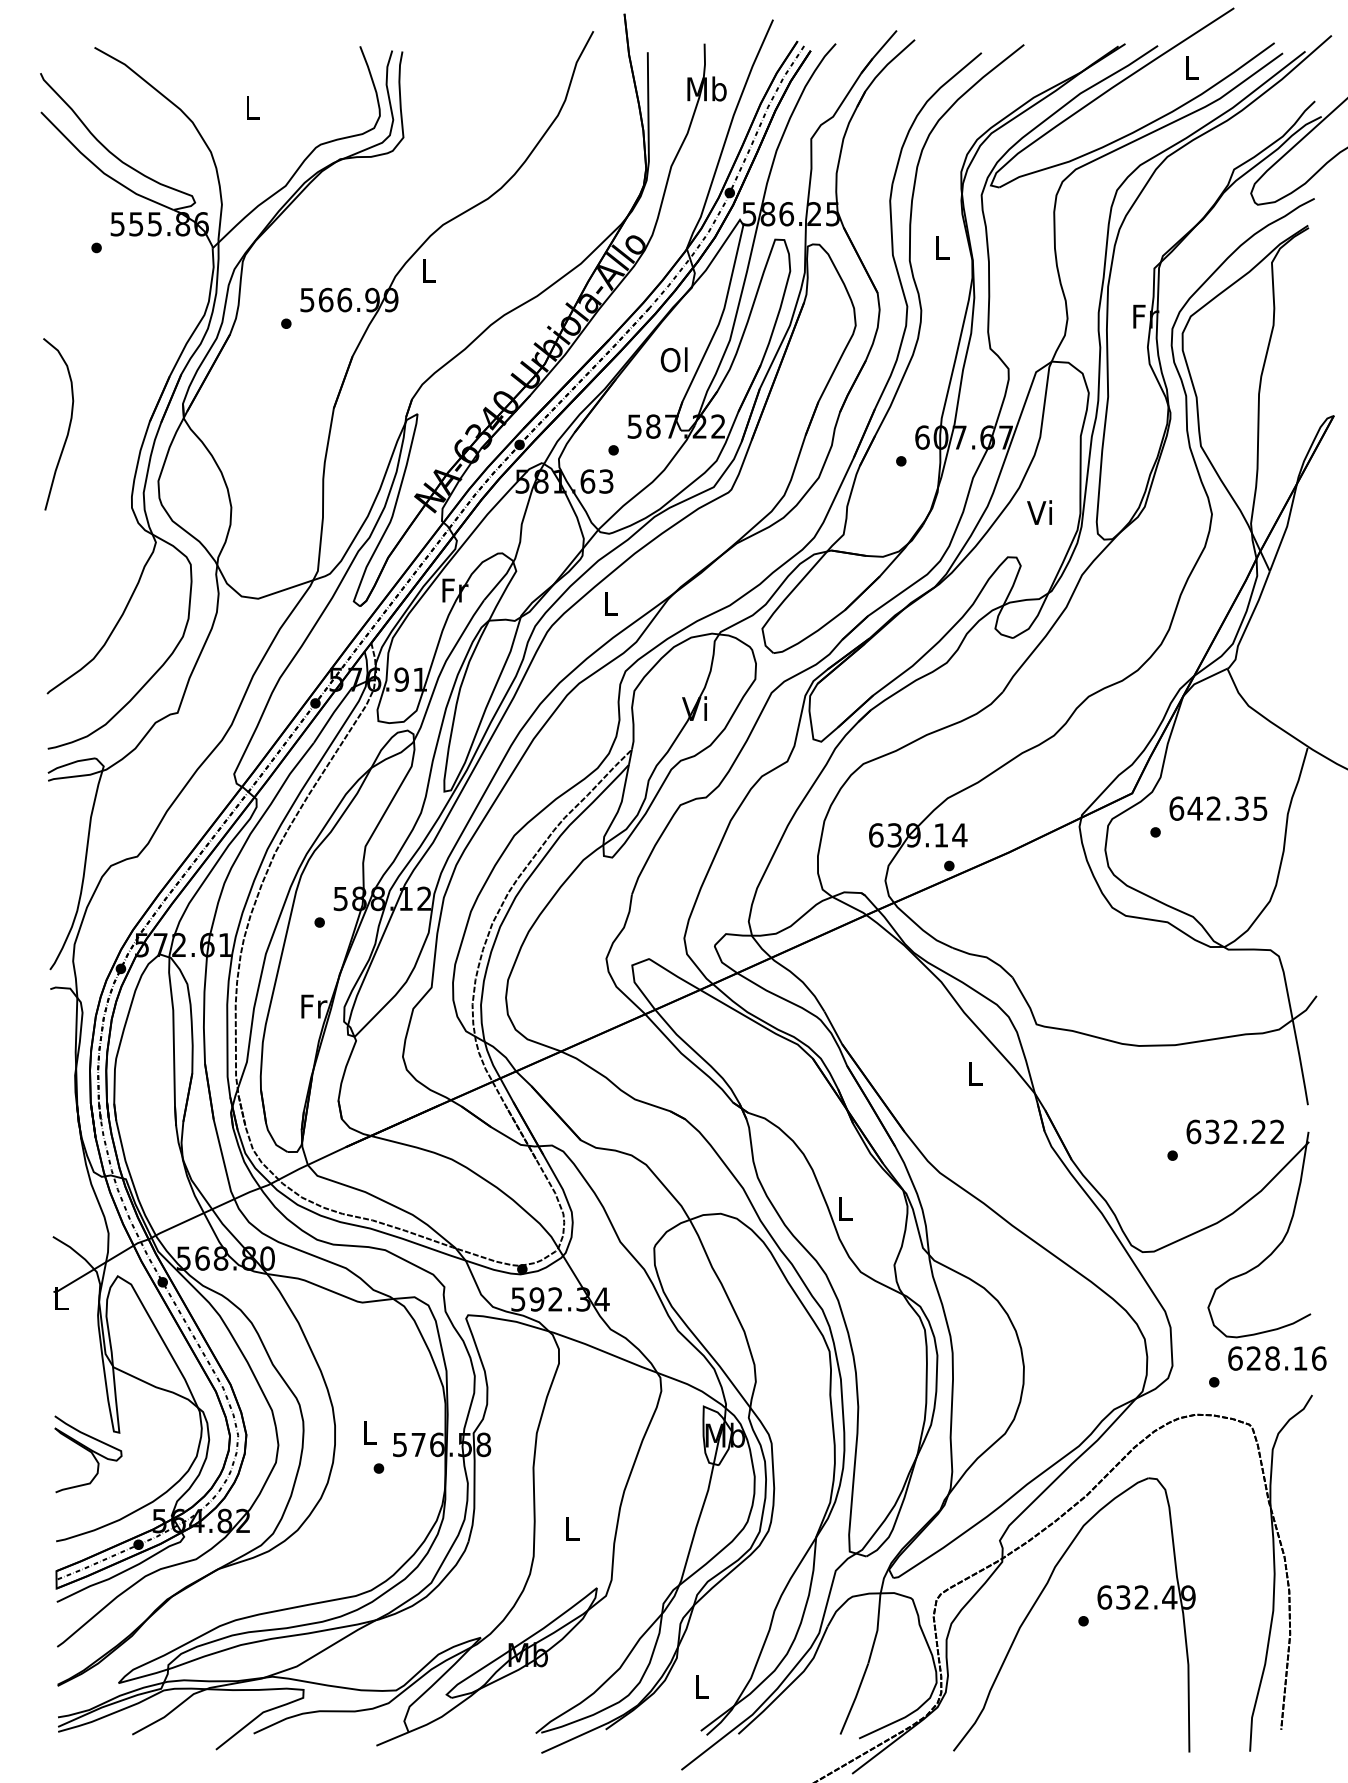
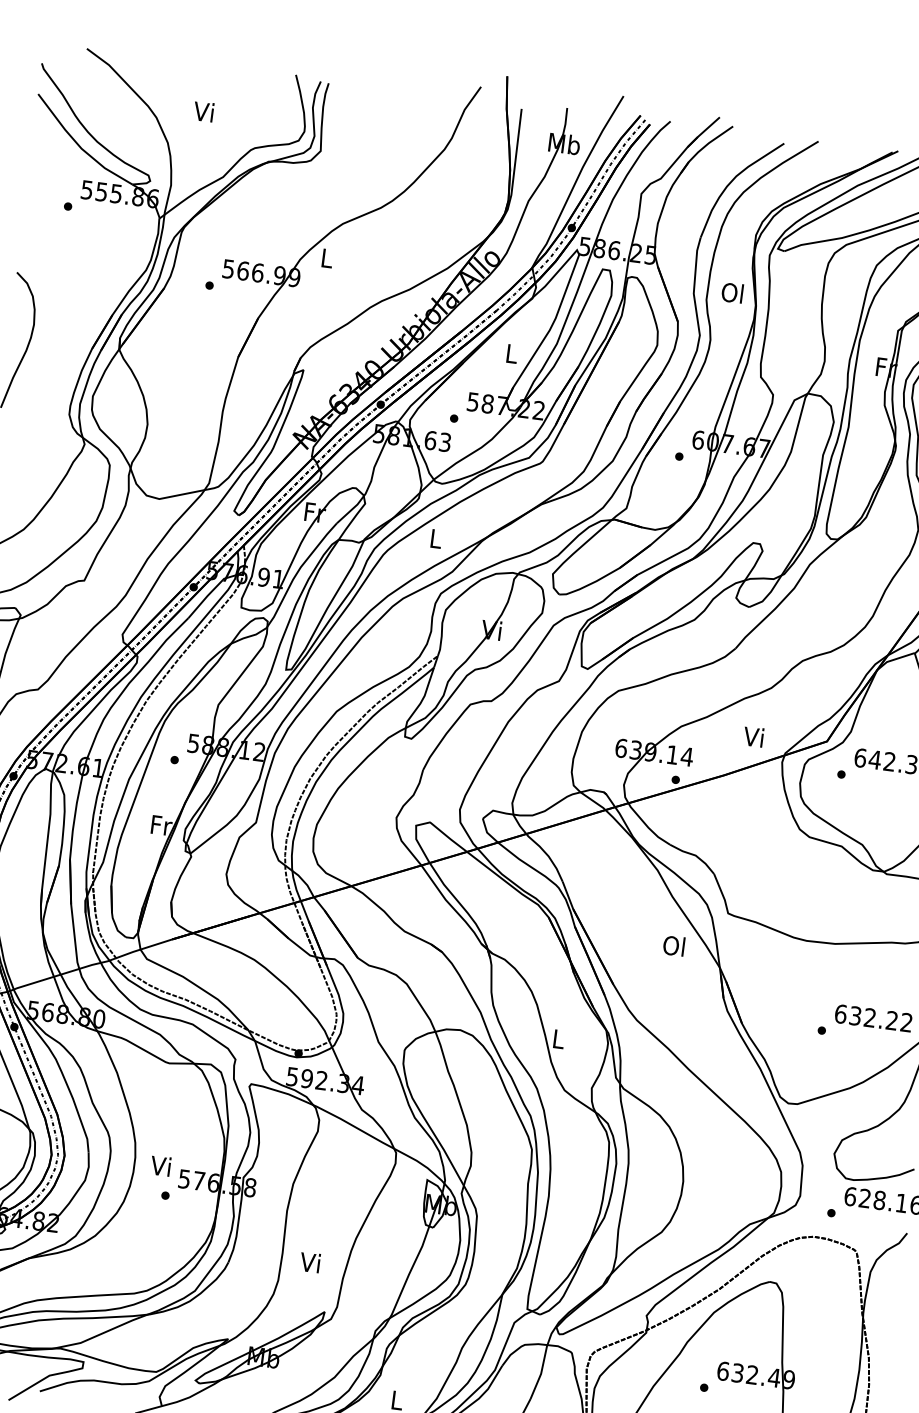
text: (250, 107) -> (203, 111), L -> Vi
text: (940, 247) -> (732, 292), L -> Ol
text: (673, 359) -> (510, 353), Ol -> L
text: (1039, 512) -> (753, 736), moved
text: (973, 1073) -> (673, 945), L -> Ol
text: (367, 1431) -> (160, 1165), L -> Vi
text: (570, 1528) -> (310, 1262), L -> Vi

